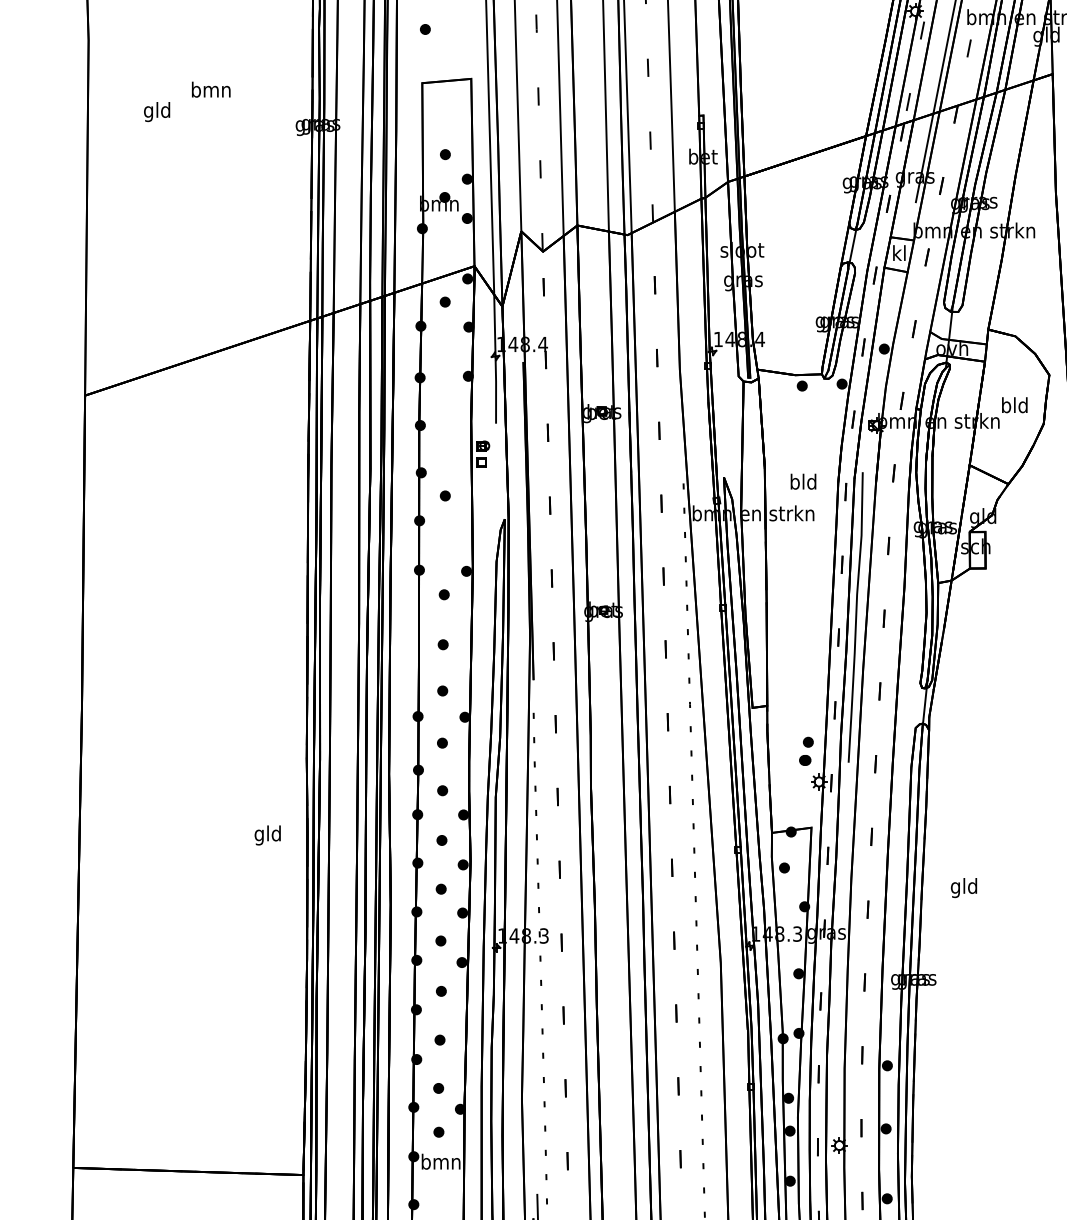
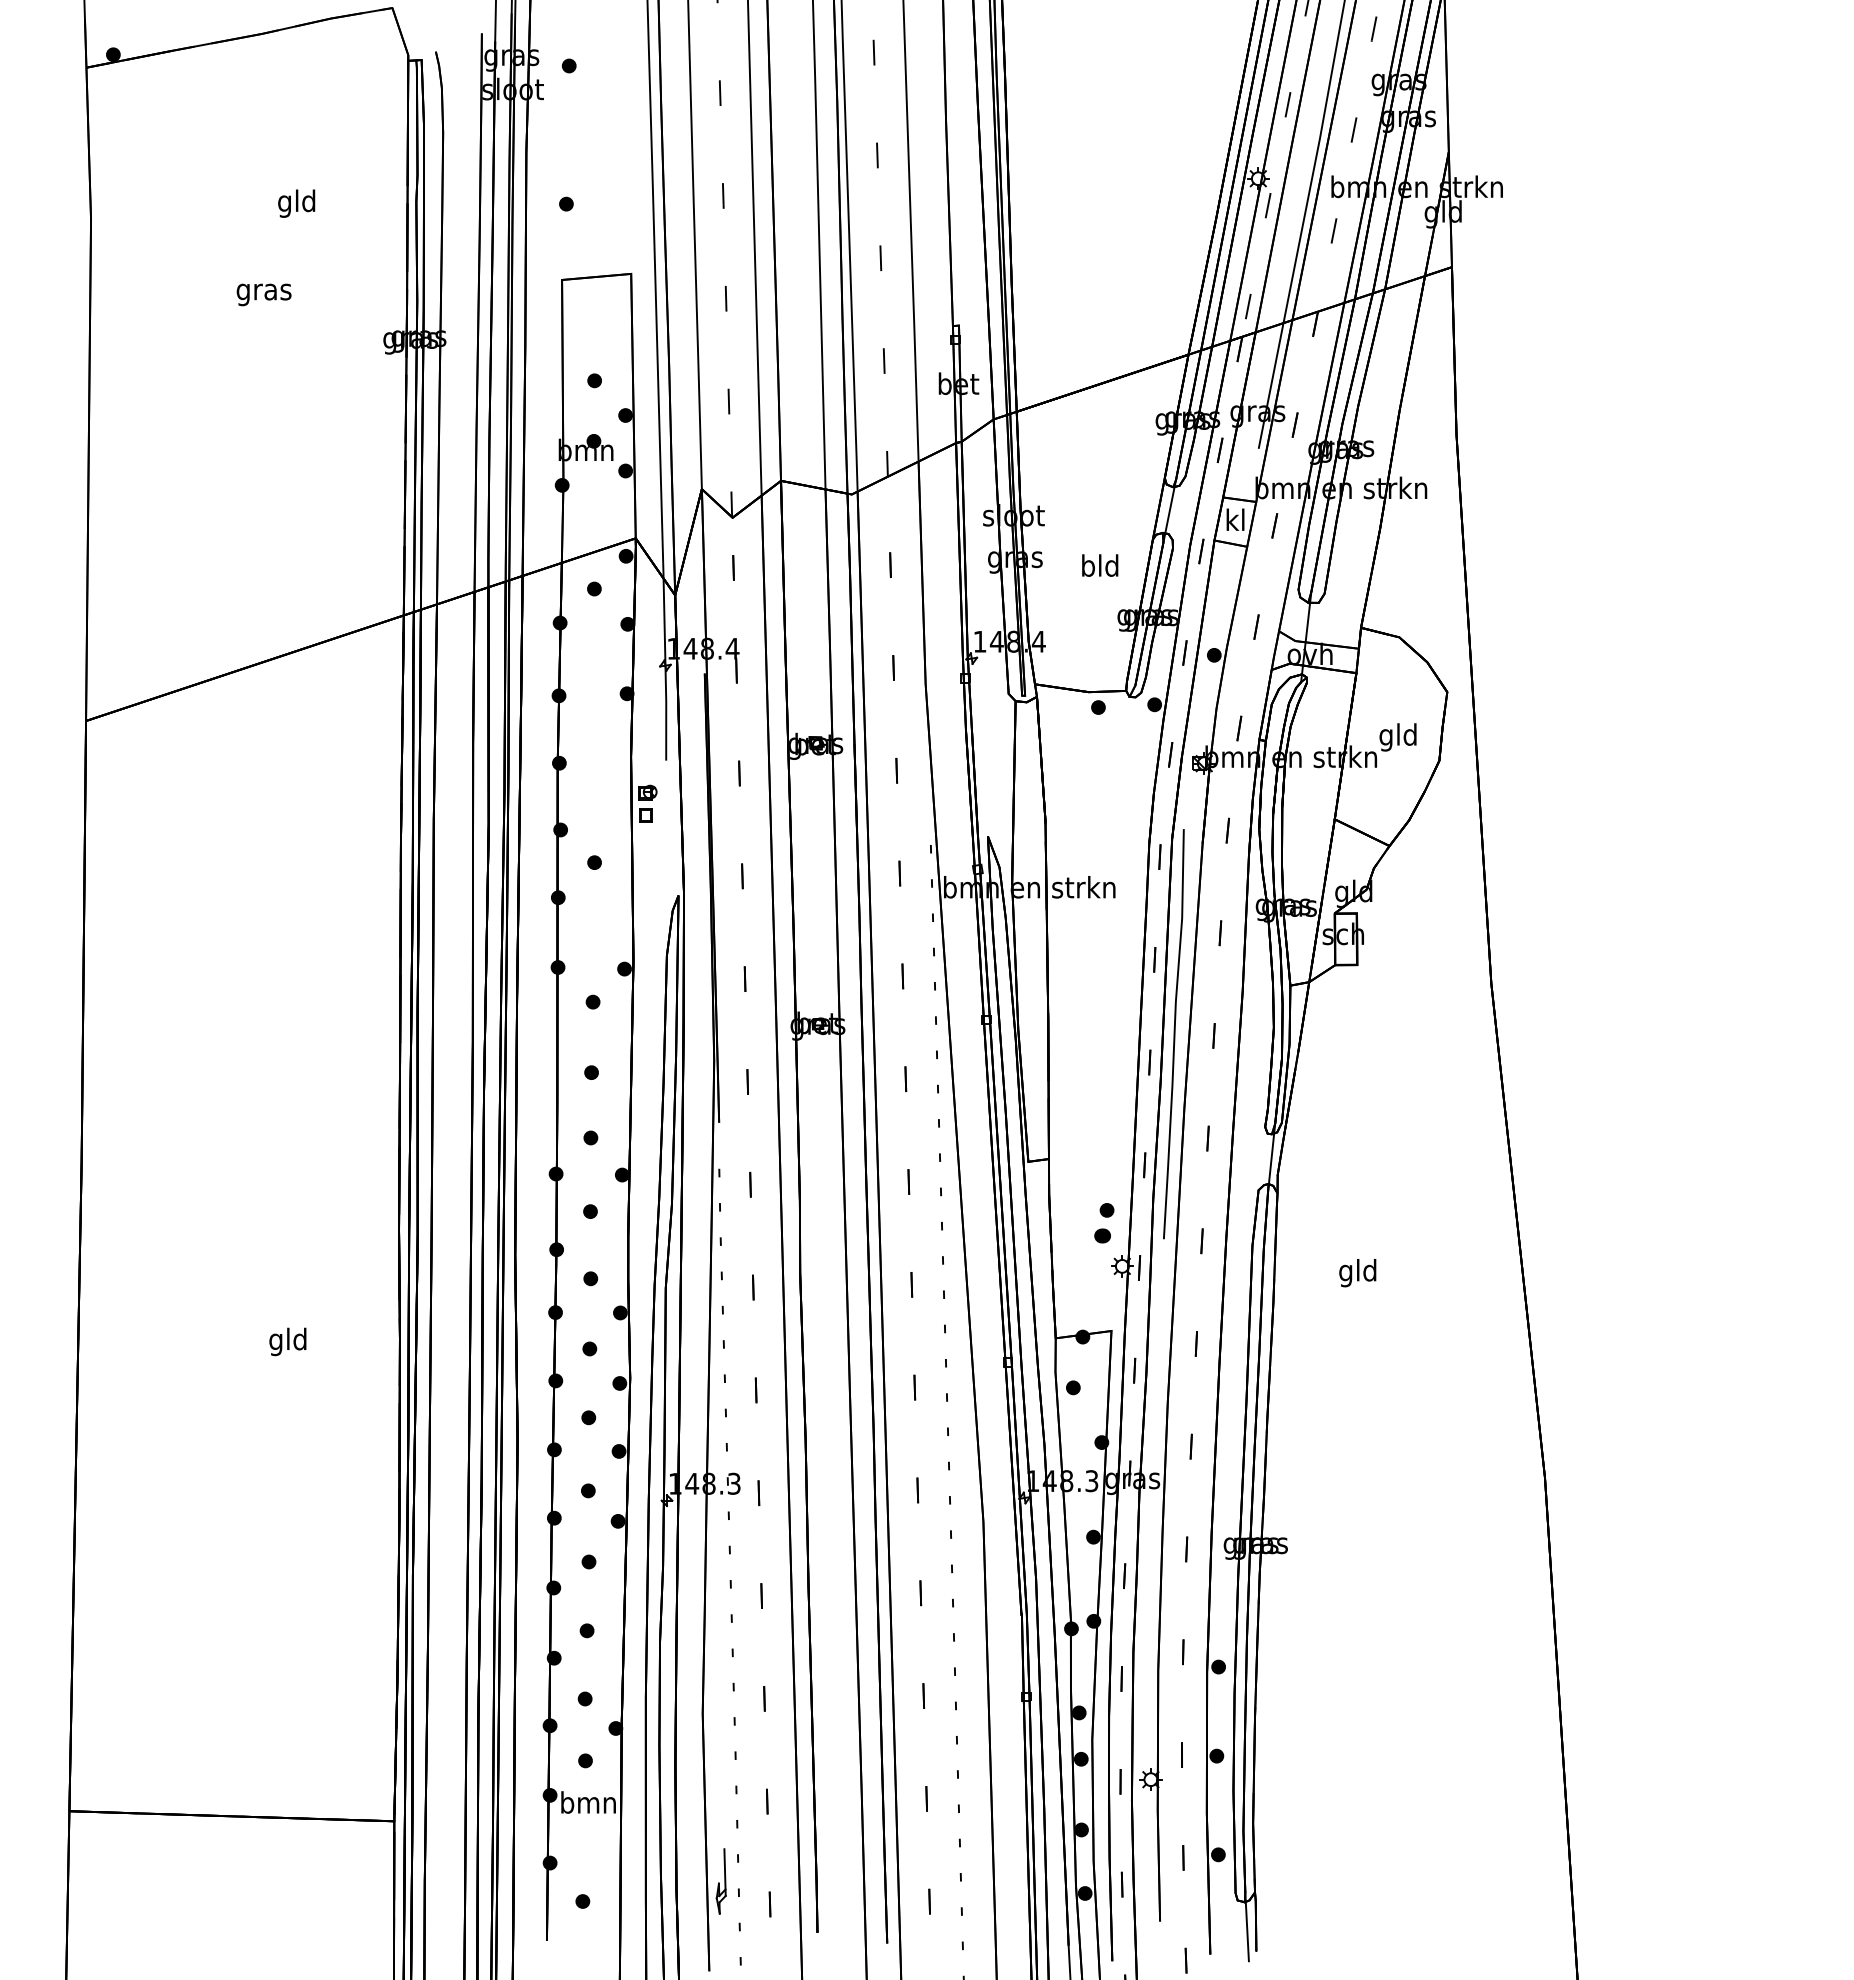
text: (210, 91) -> (263, 291), bmn -> gras
text: (156, 111) -> (296, 203), moved
text: (1006, 407) -> (1386, 737), bld -> gld
text: (803, 481) -> (1100, 565), moved
text: (267, 835) -> (287, 1341), moved
text: (963, 888) -> (1357, 1273), moved

